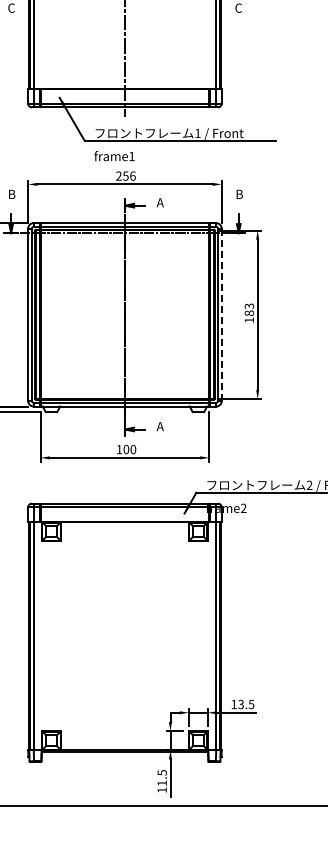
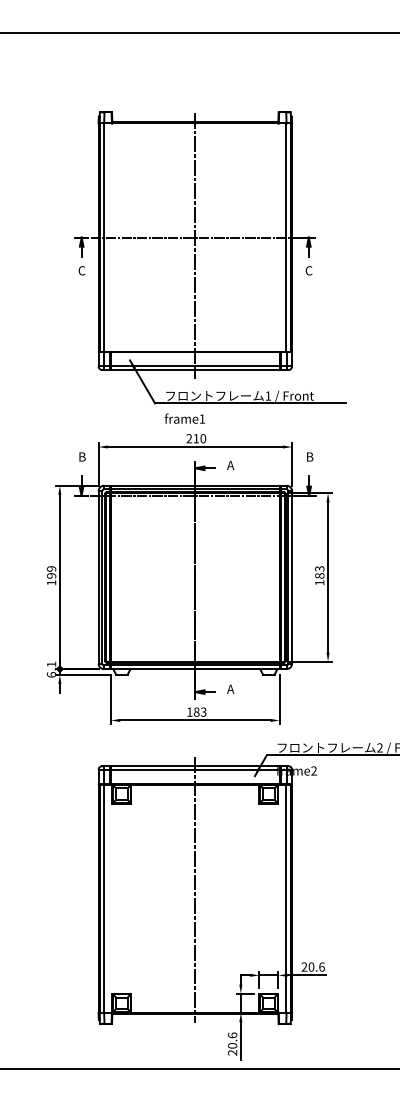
text: (129, 175) -> (199, 438), 256 -> 210
line: (222, 313) -> (292, 576), dashed -> solid
text: (130, 448) -> (200, 711), 100 -> 183
line: (125, 627) -> (195, 890), added
text: (242, 703) -> (312, 966), 13.5 -> 20.6
text: (162, 780) -> (232, 1043), 11.5 -> 20.6

